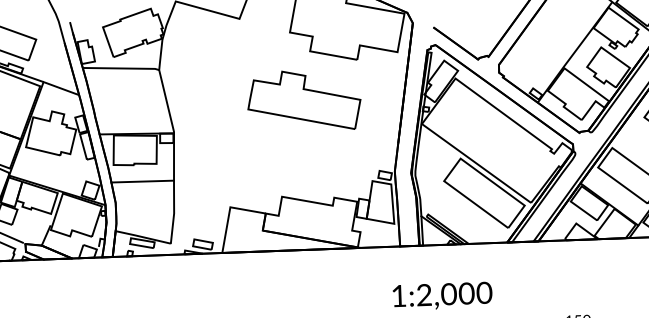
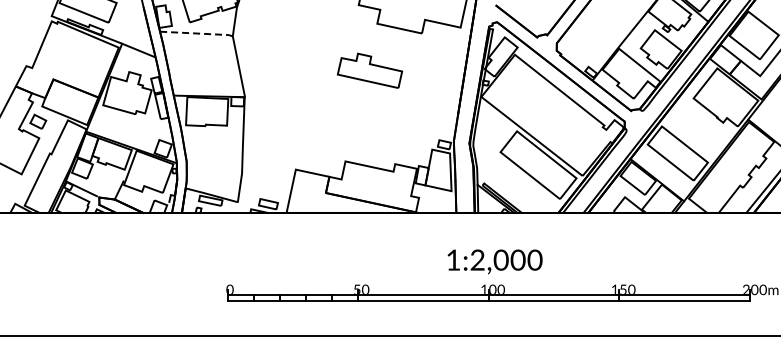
line: (122, 68) -> (197, 33), solid -> dashed
part: (303, 100) -> (369, 70), size x0.6
line: (143, 180) -> (213, 141), removed

